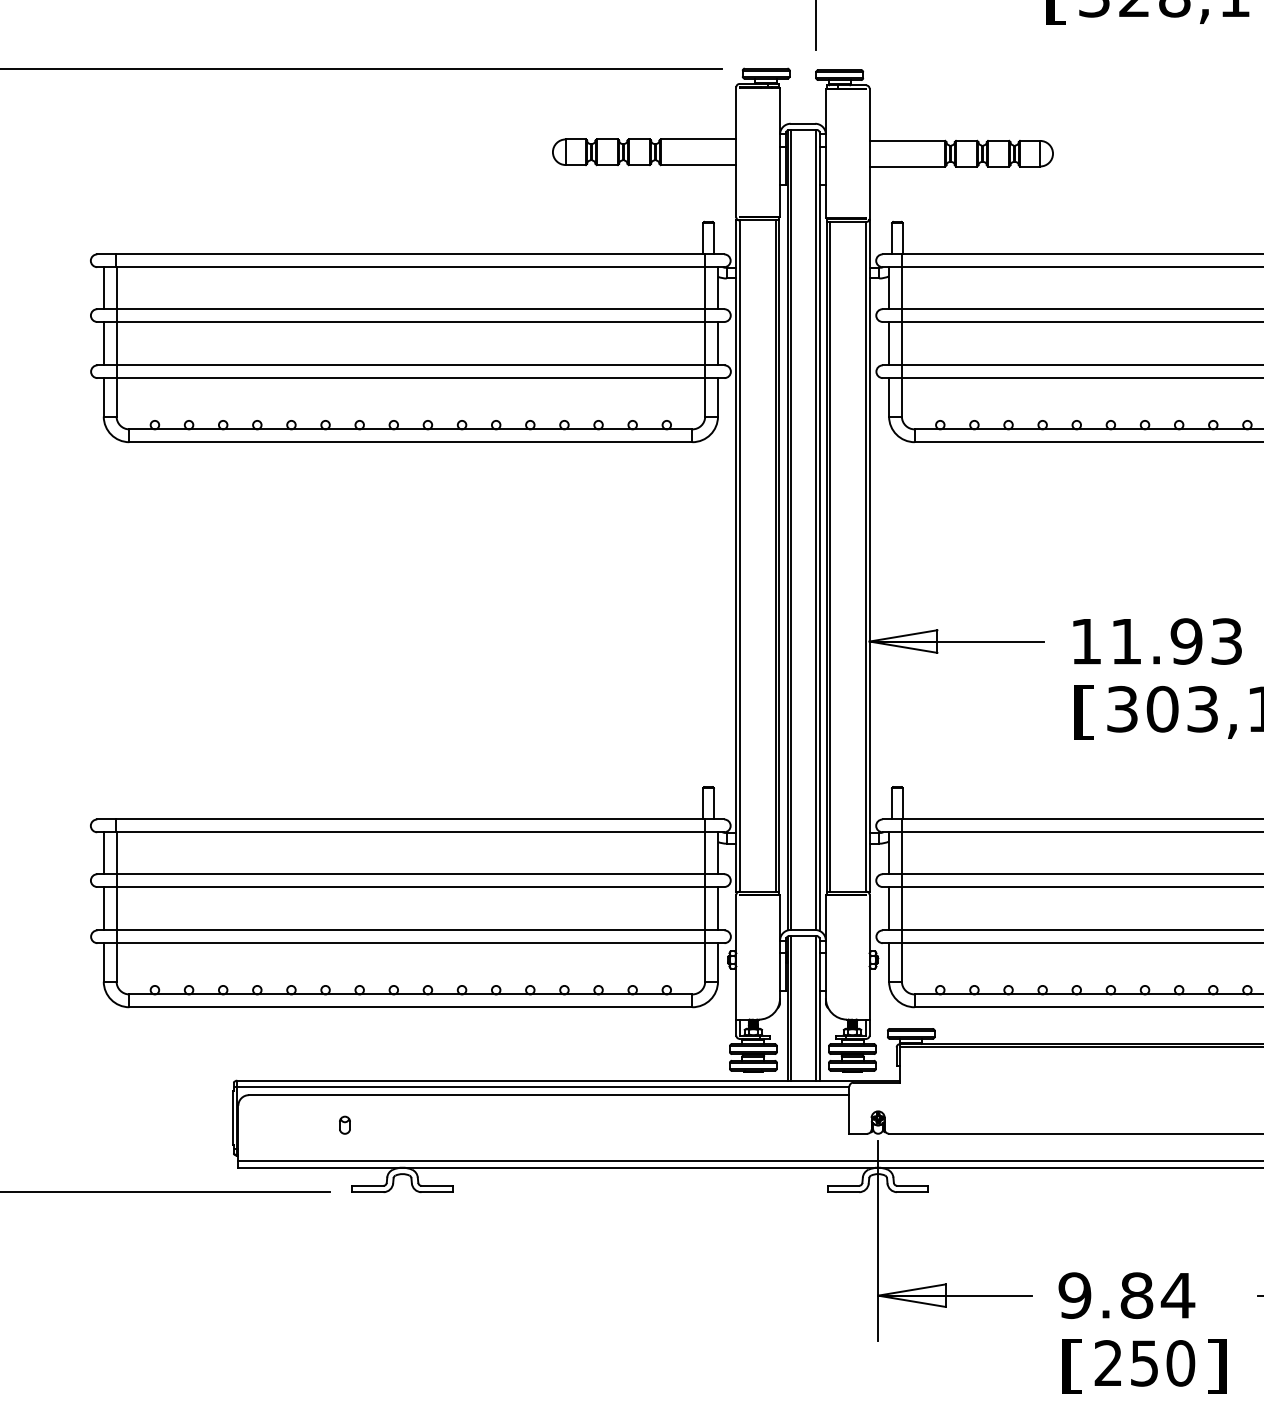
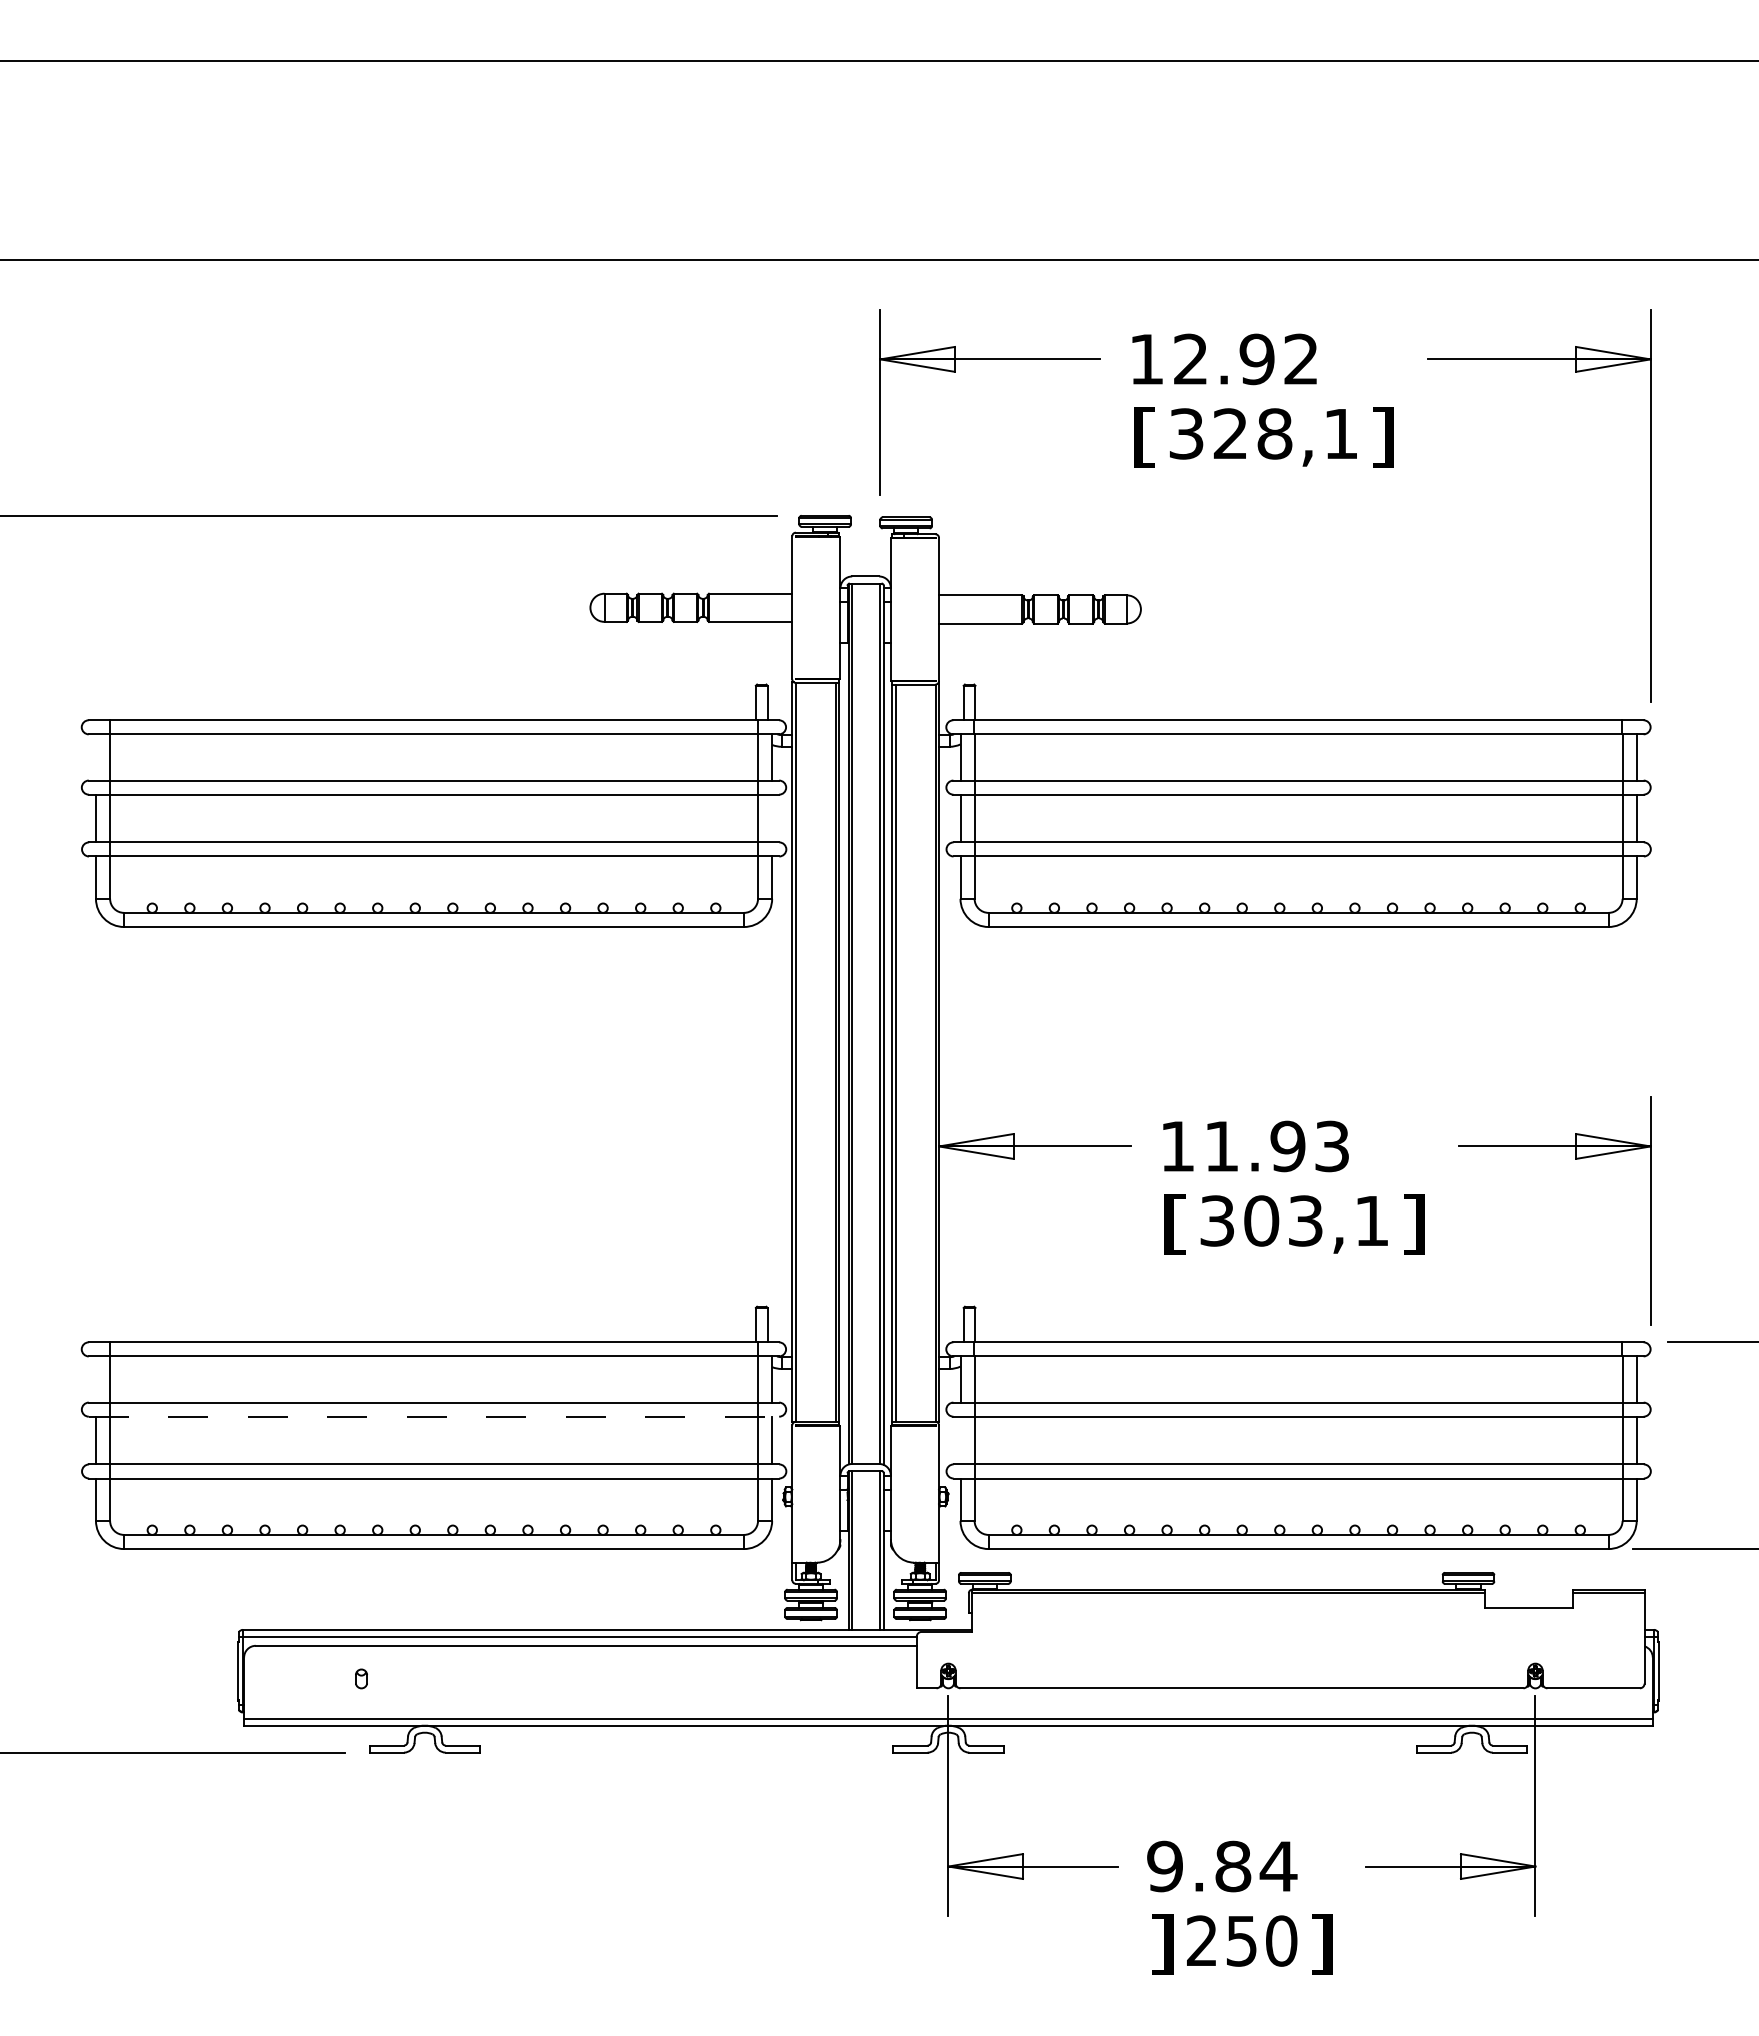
line: (103, 288) -> (95, 757), removed
line: (718, 343) -> (772, 818), removed
line: (103, 853) -> (95, 1379), removed
line: (411, 886) -> (434, 1416), solid -> dashed
line: (889, 908) -> (960, 1440), removed
text: (1072, 1366) -> (1162, 1944), [ -> ]

